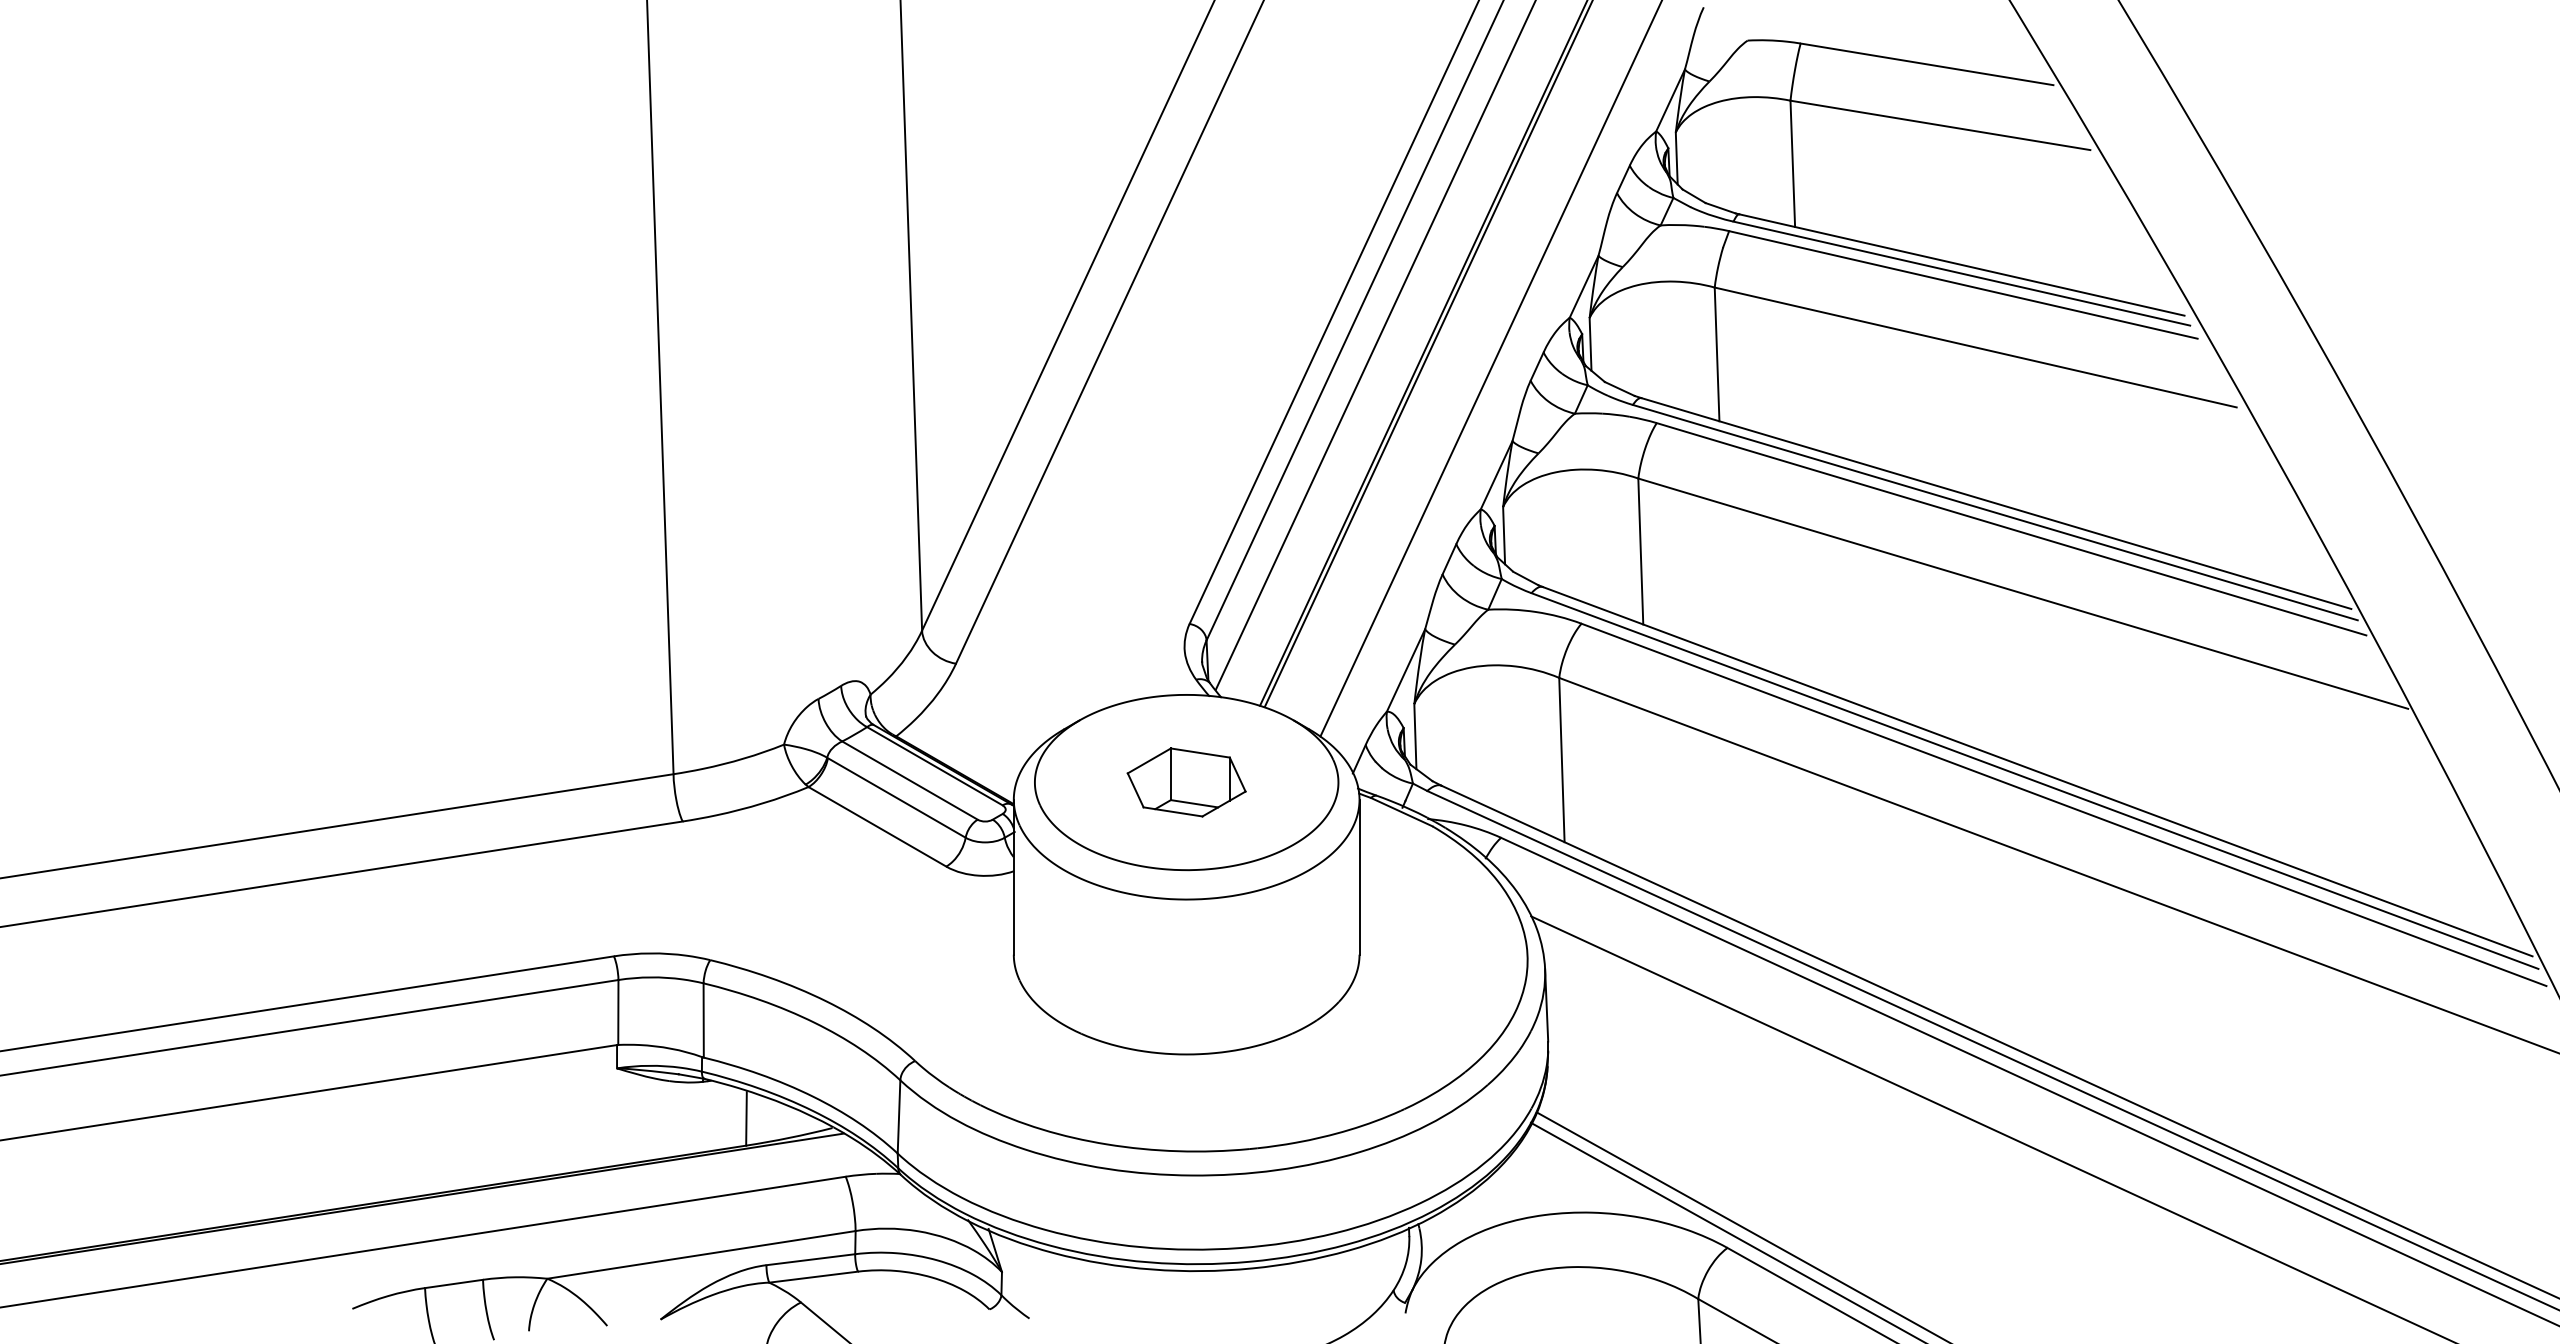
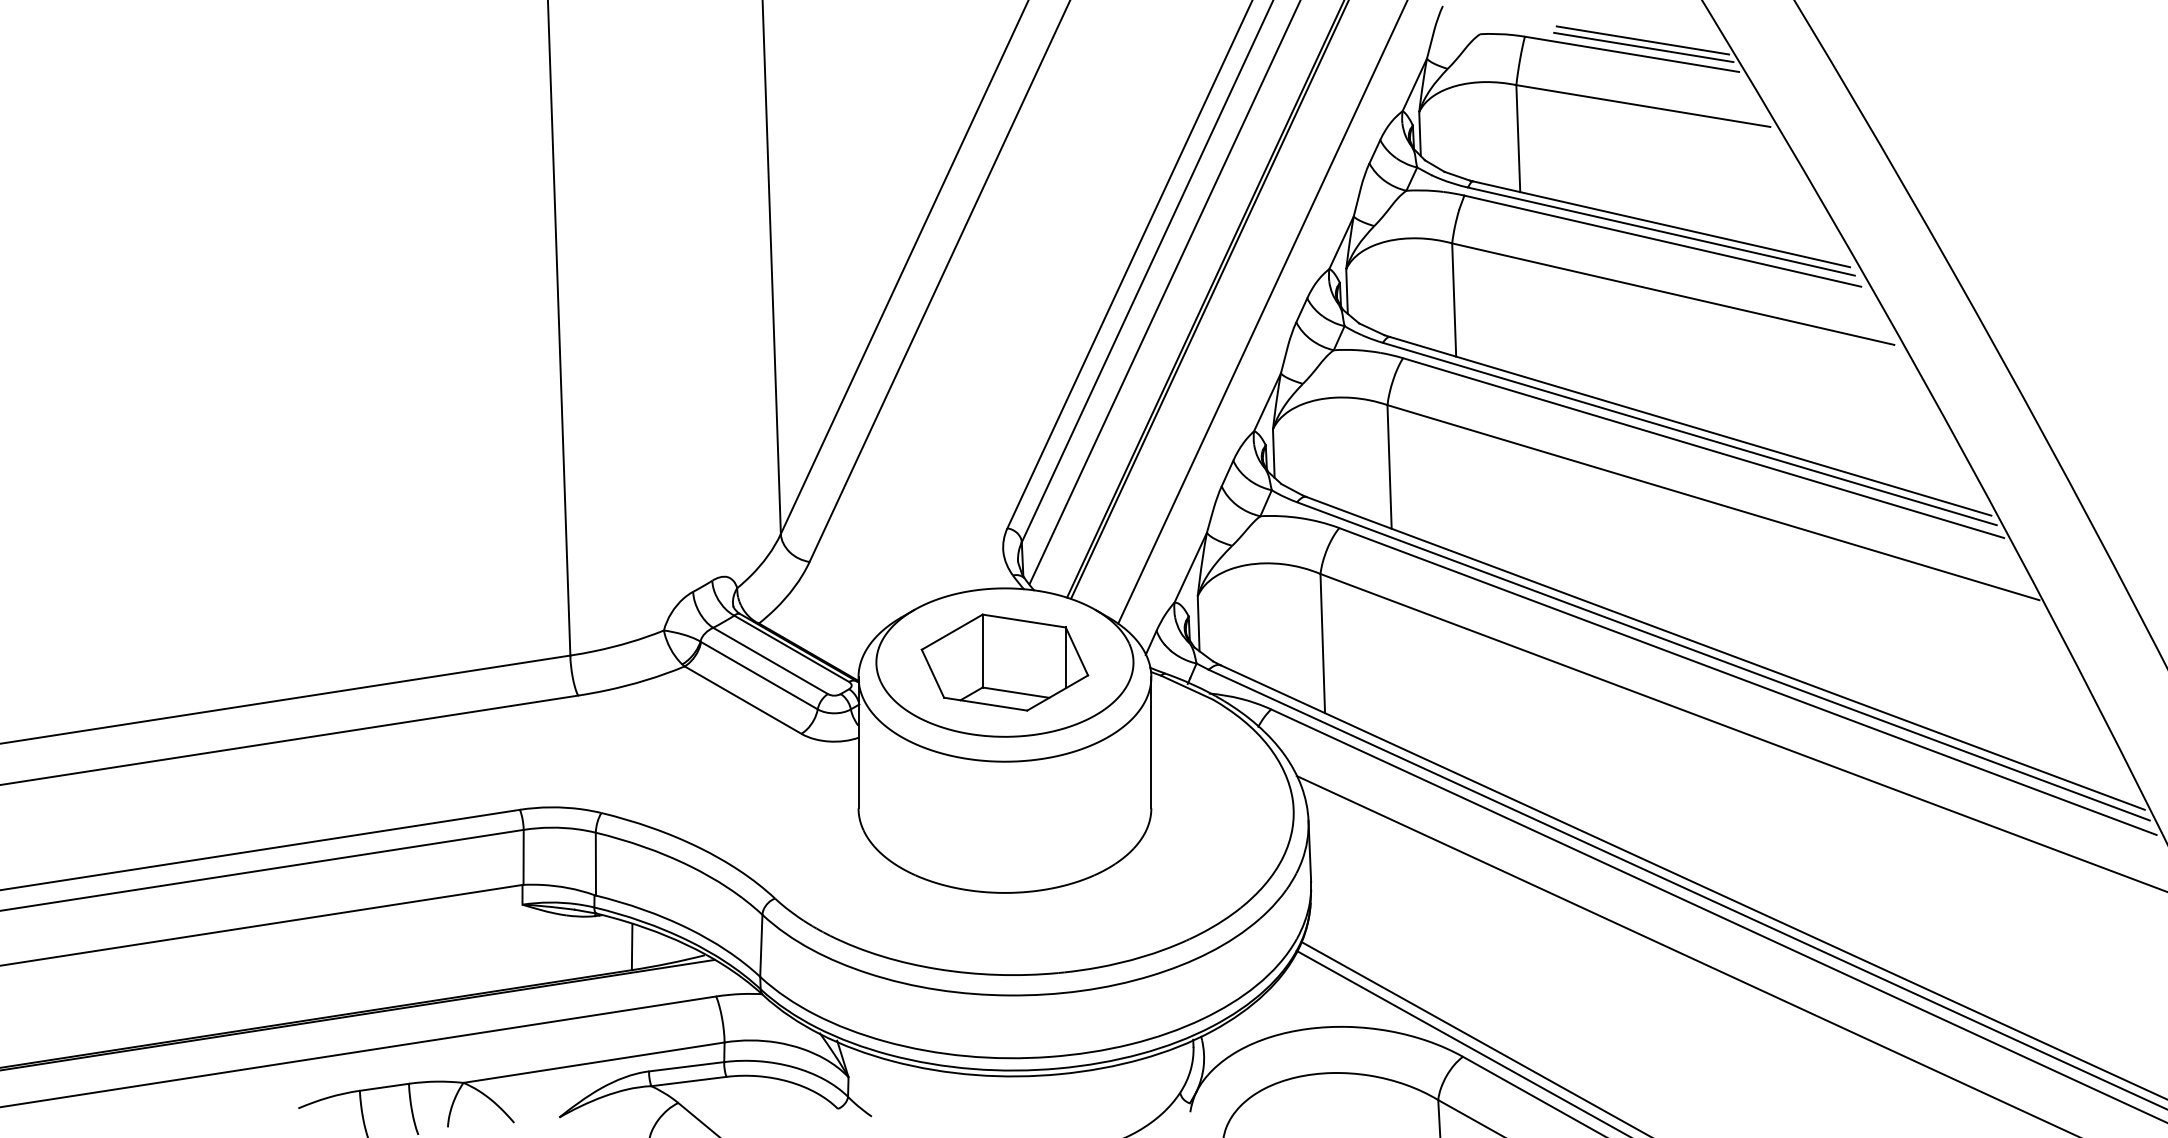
line: (1939, 48) -> (1642, 40), added
line: (1940, 56) -> (1643, 47), added
part: (1186, 782) -> (1004, 662), size x1.67

